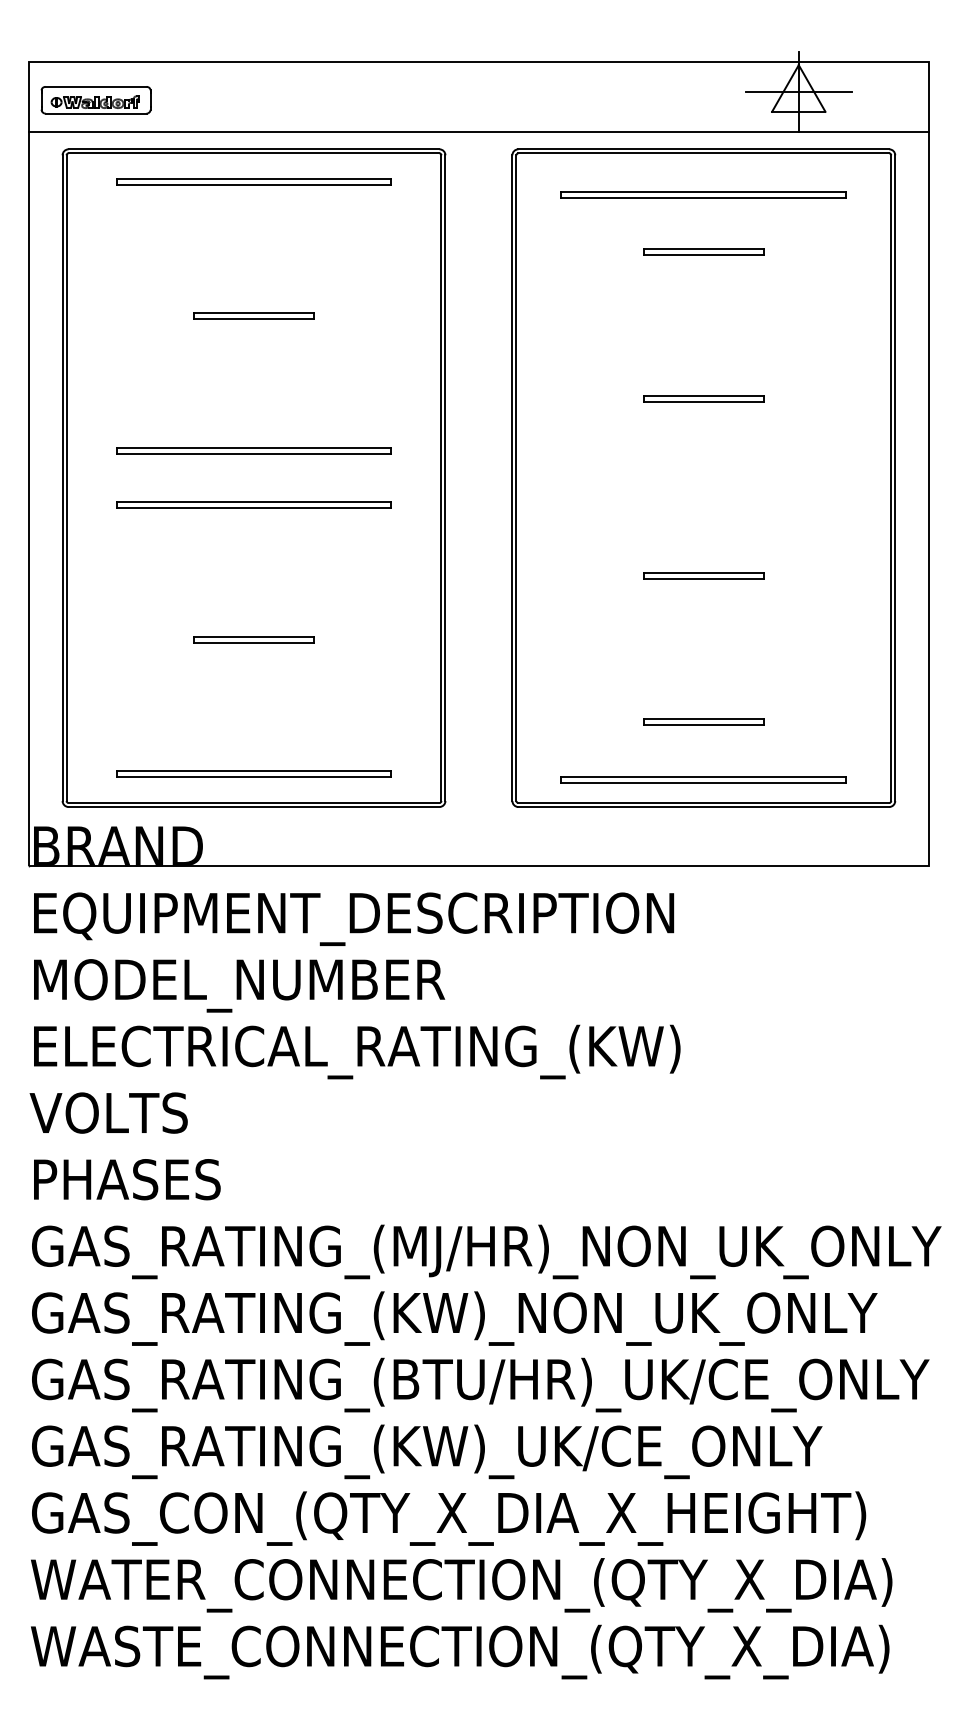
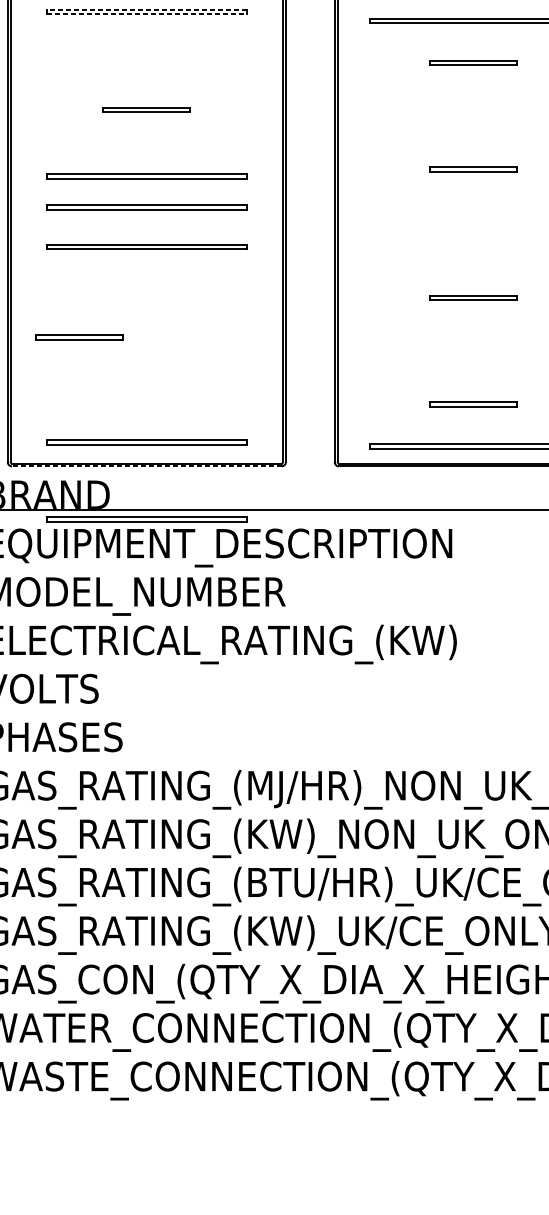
line: (253, 179) -> (146, 10), solid -> dashed
line: (254, 185) -> (147, 14), solid -> dashed
part: (253, 407) -> (146, 175), added
part: (253, 639) -> (78, 337), moved
line: (253, 807) -> (146, 466), solid -> dashed
part: (253, 879) -> (146, 519), added

